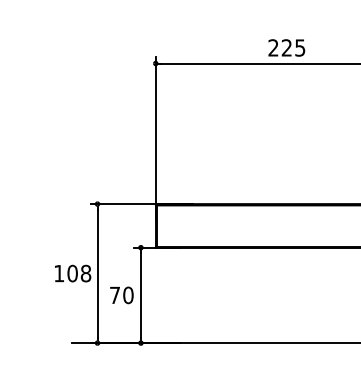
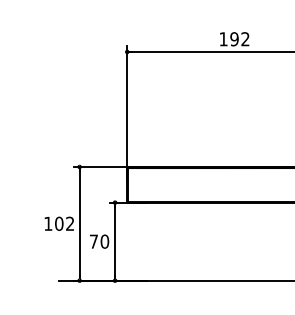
text: (286, 48) -> (234, 39), 225 -> 192
text: (86, 273) -> (70, 223), 108 -> 102

